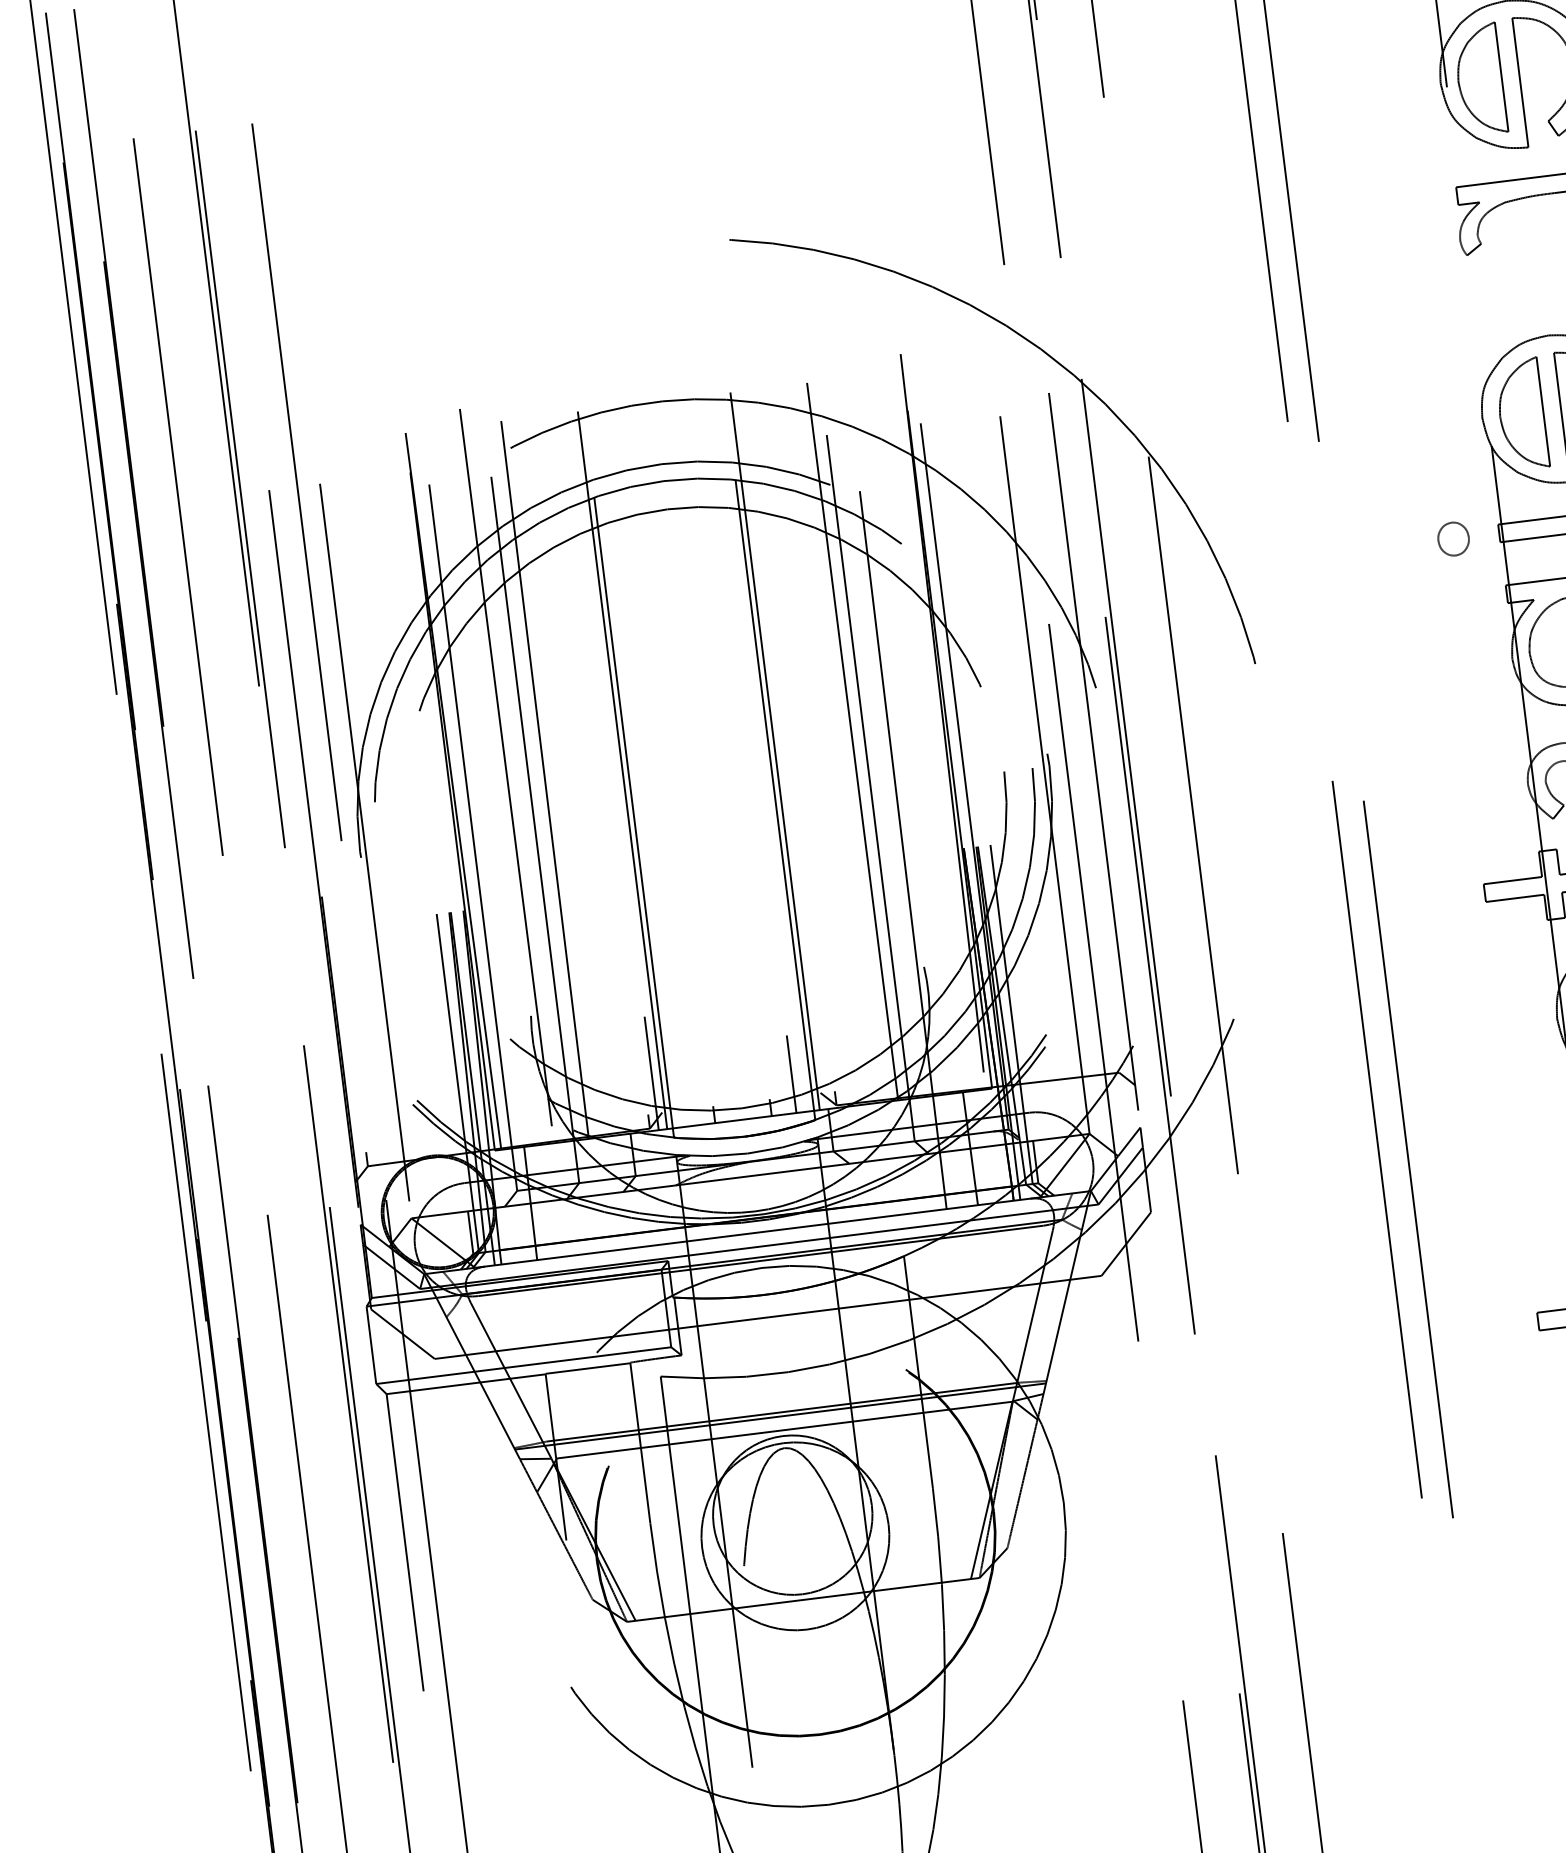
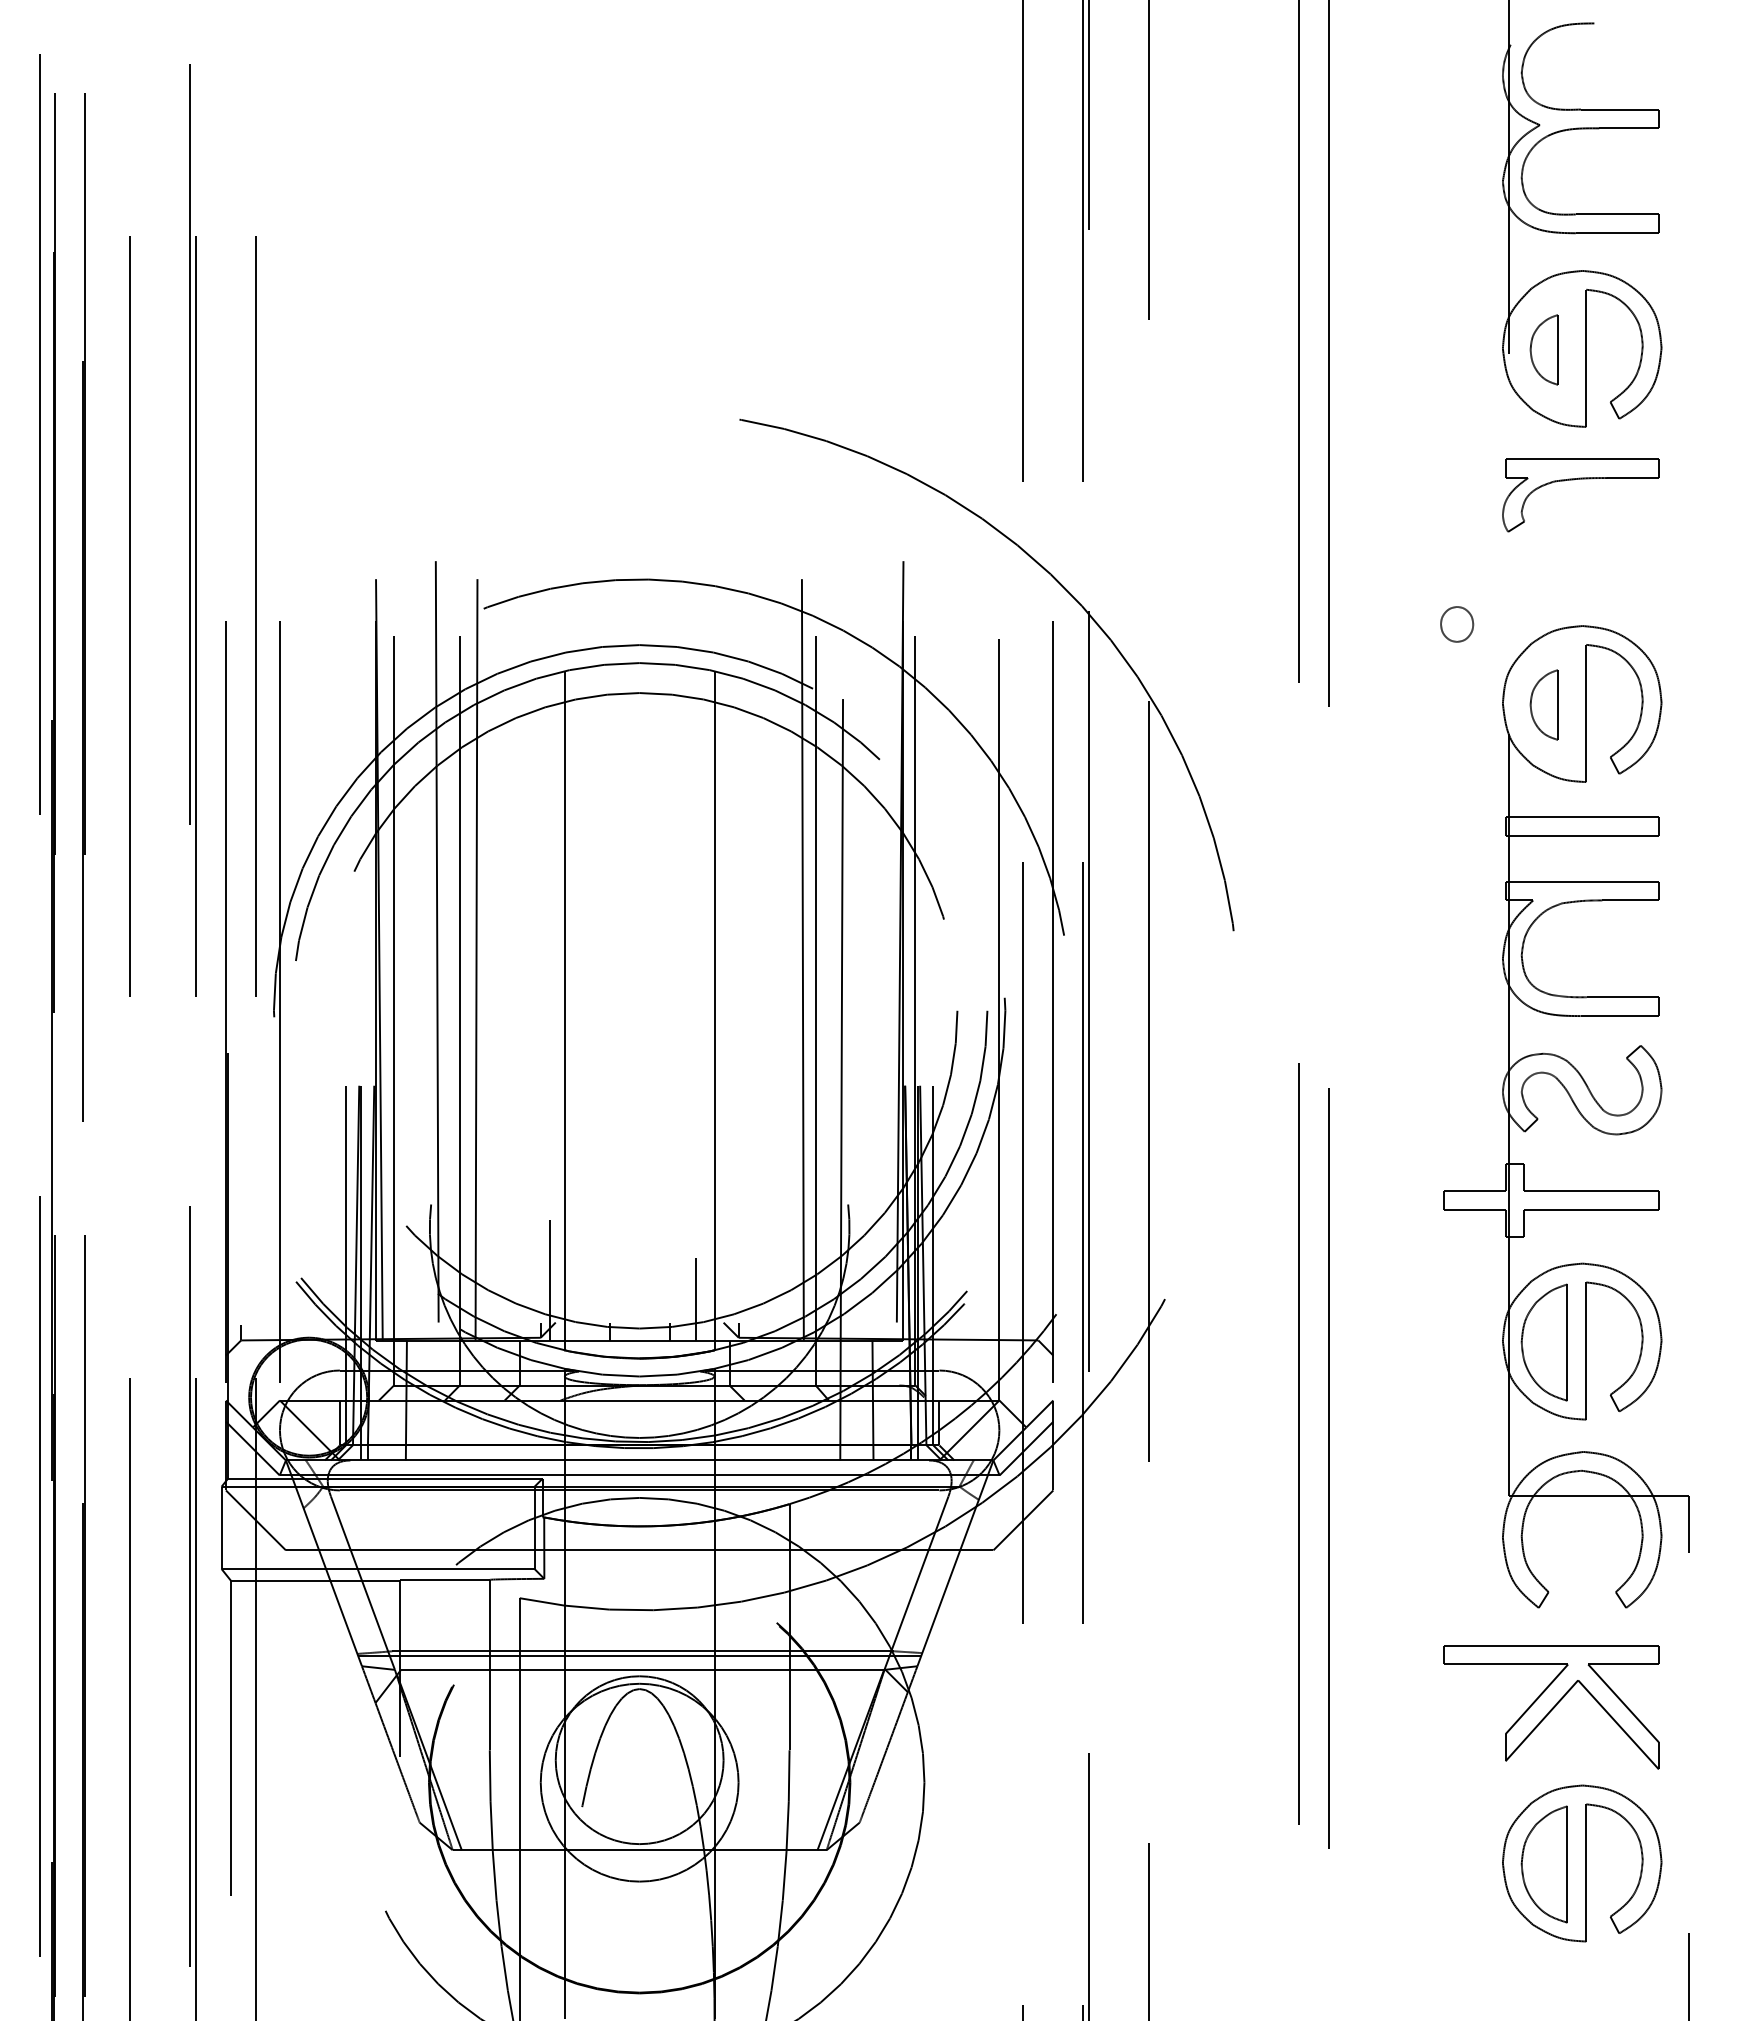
part: (1479, 79) -> (1543, 349), size x0.6
part: (1520, 414) -> (1543, 704), size x0.6
part: (1453, 539) -> (1457, 624), moved
line: (773, 742) -> (720, 950), removed
line: (621, 761) -> (558, 950), removed

